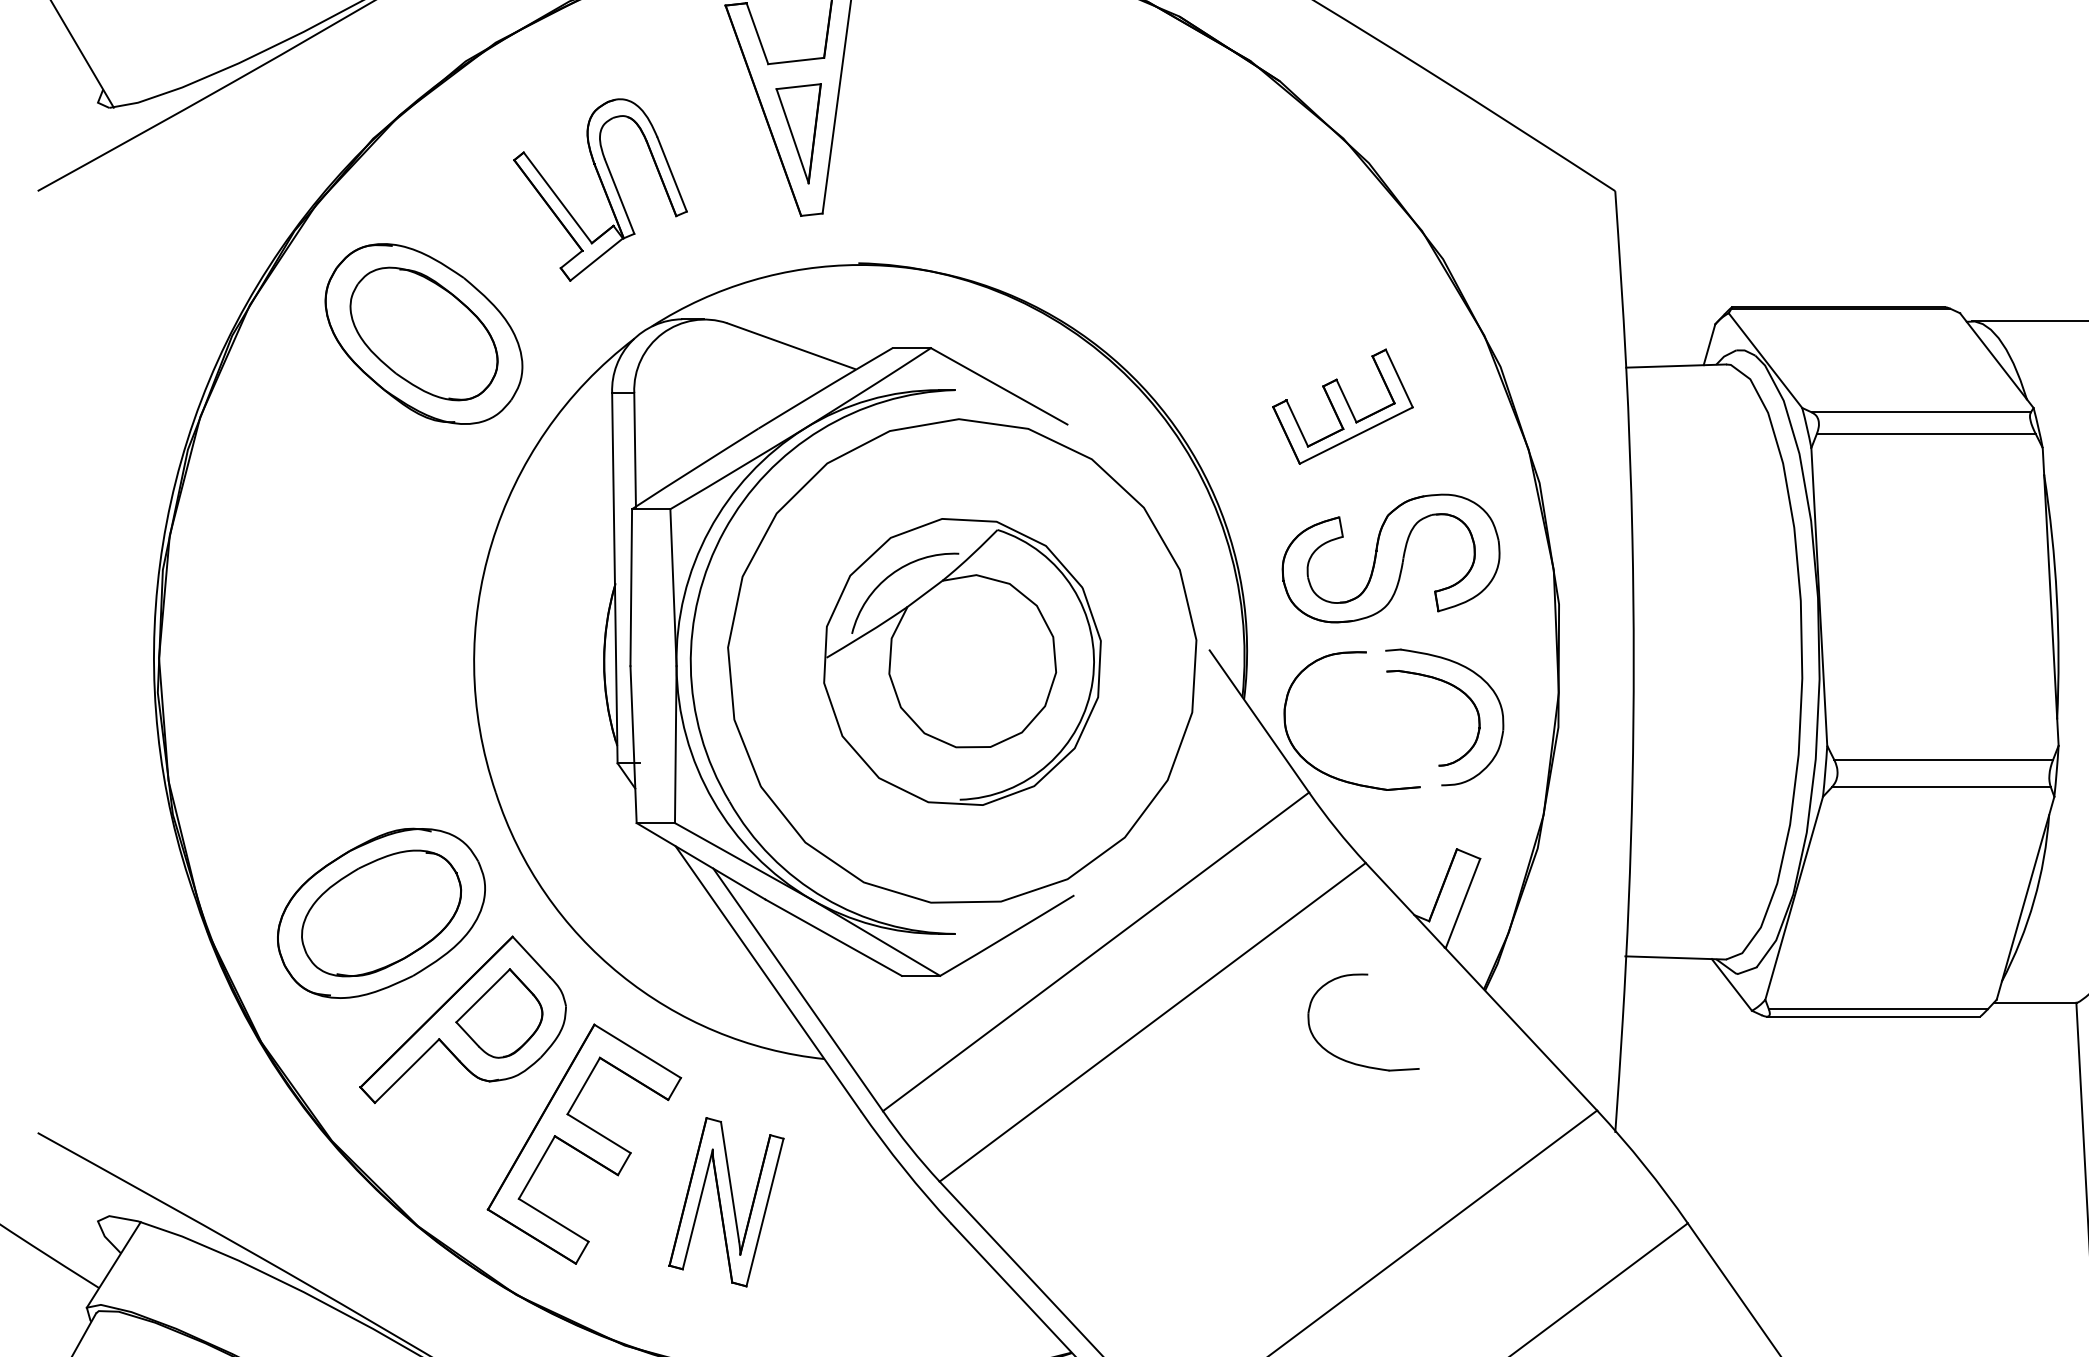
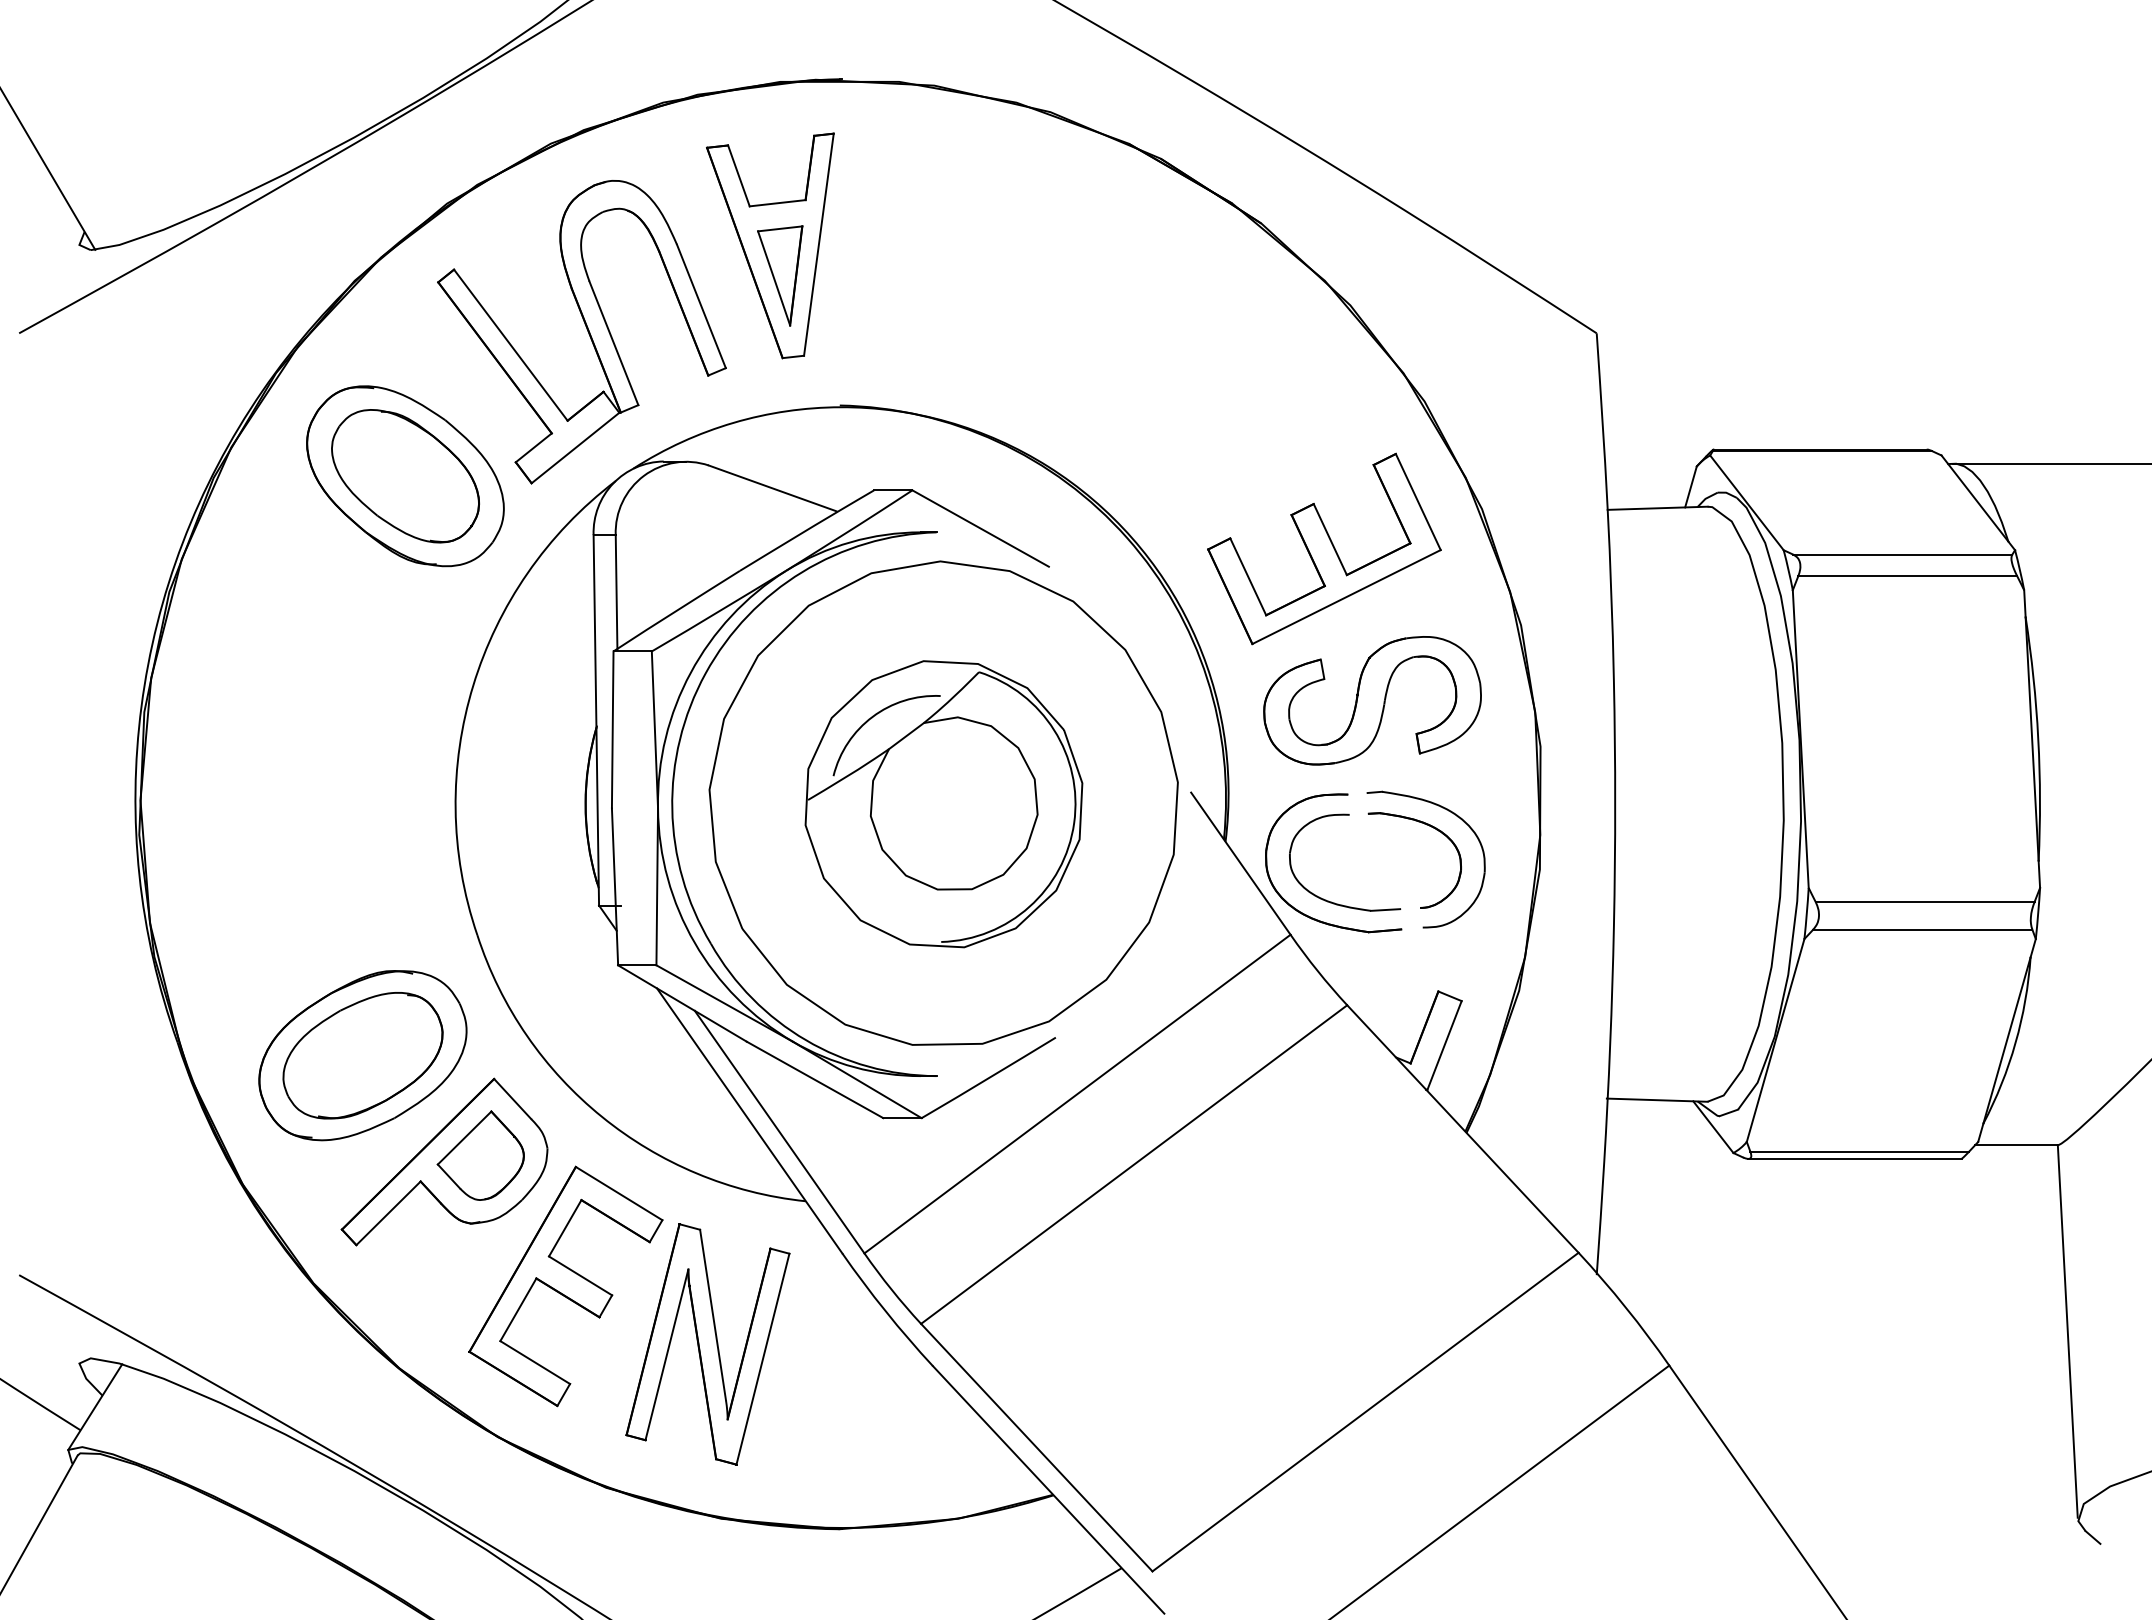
part: (600, 190) -> (581, 332), size x1.67
part: (1343, 406) -> (1324, 548), size x1.67
part: (1350, 1061) -> (1331, 901), moved
part: (726, 1202) -> (707, 1344), size x1.43

